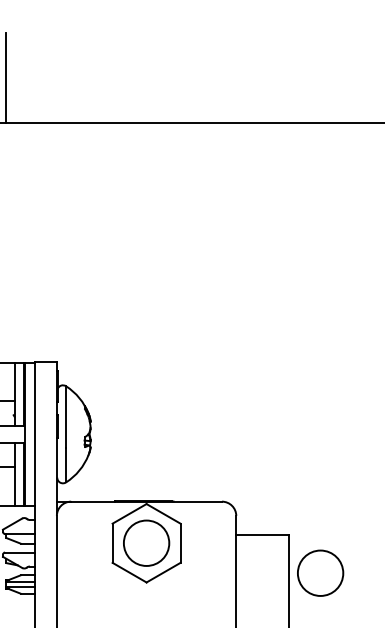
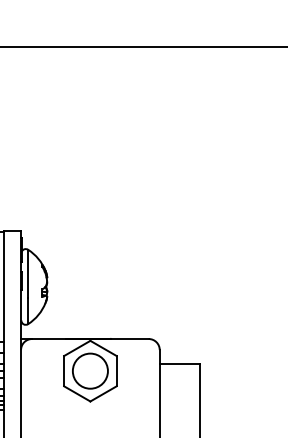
circle: (320, 572) -> (224, 393), removed

